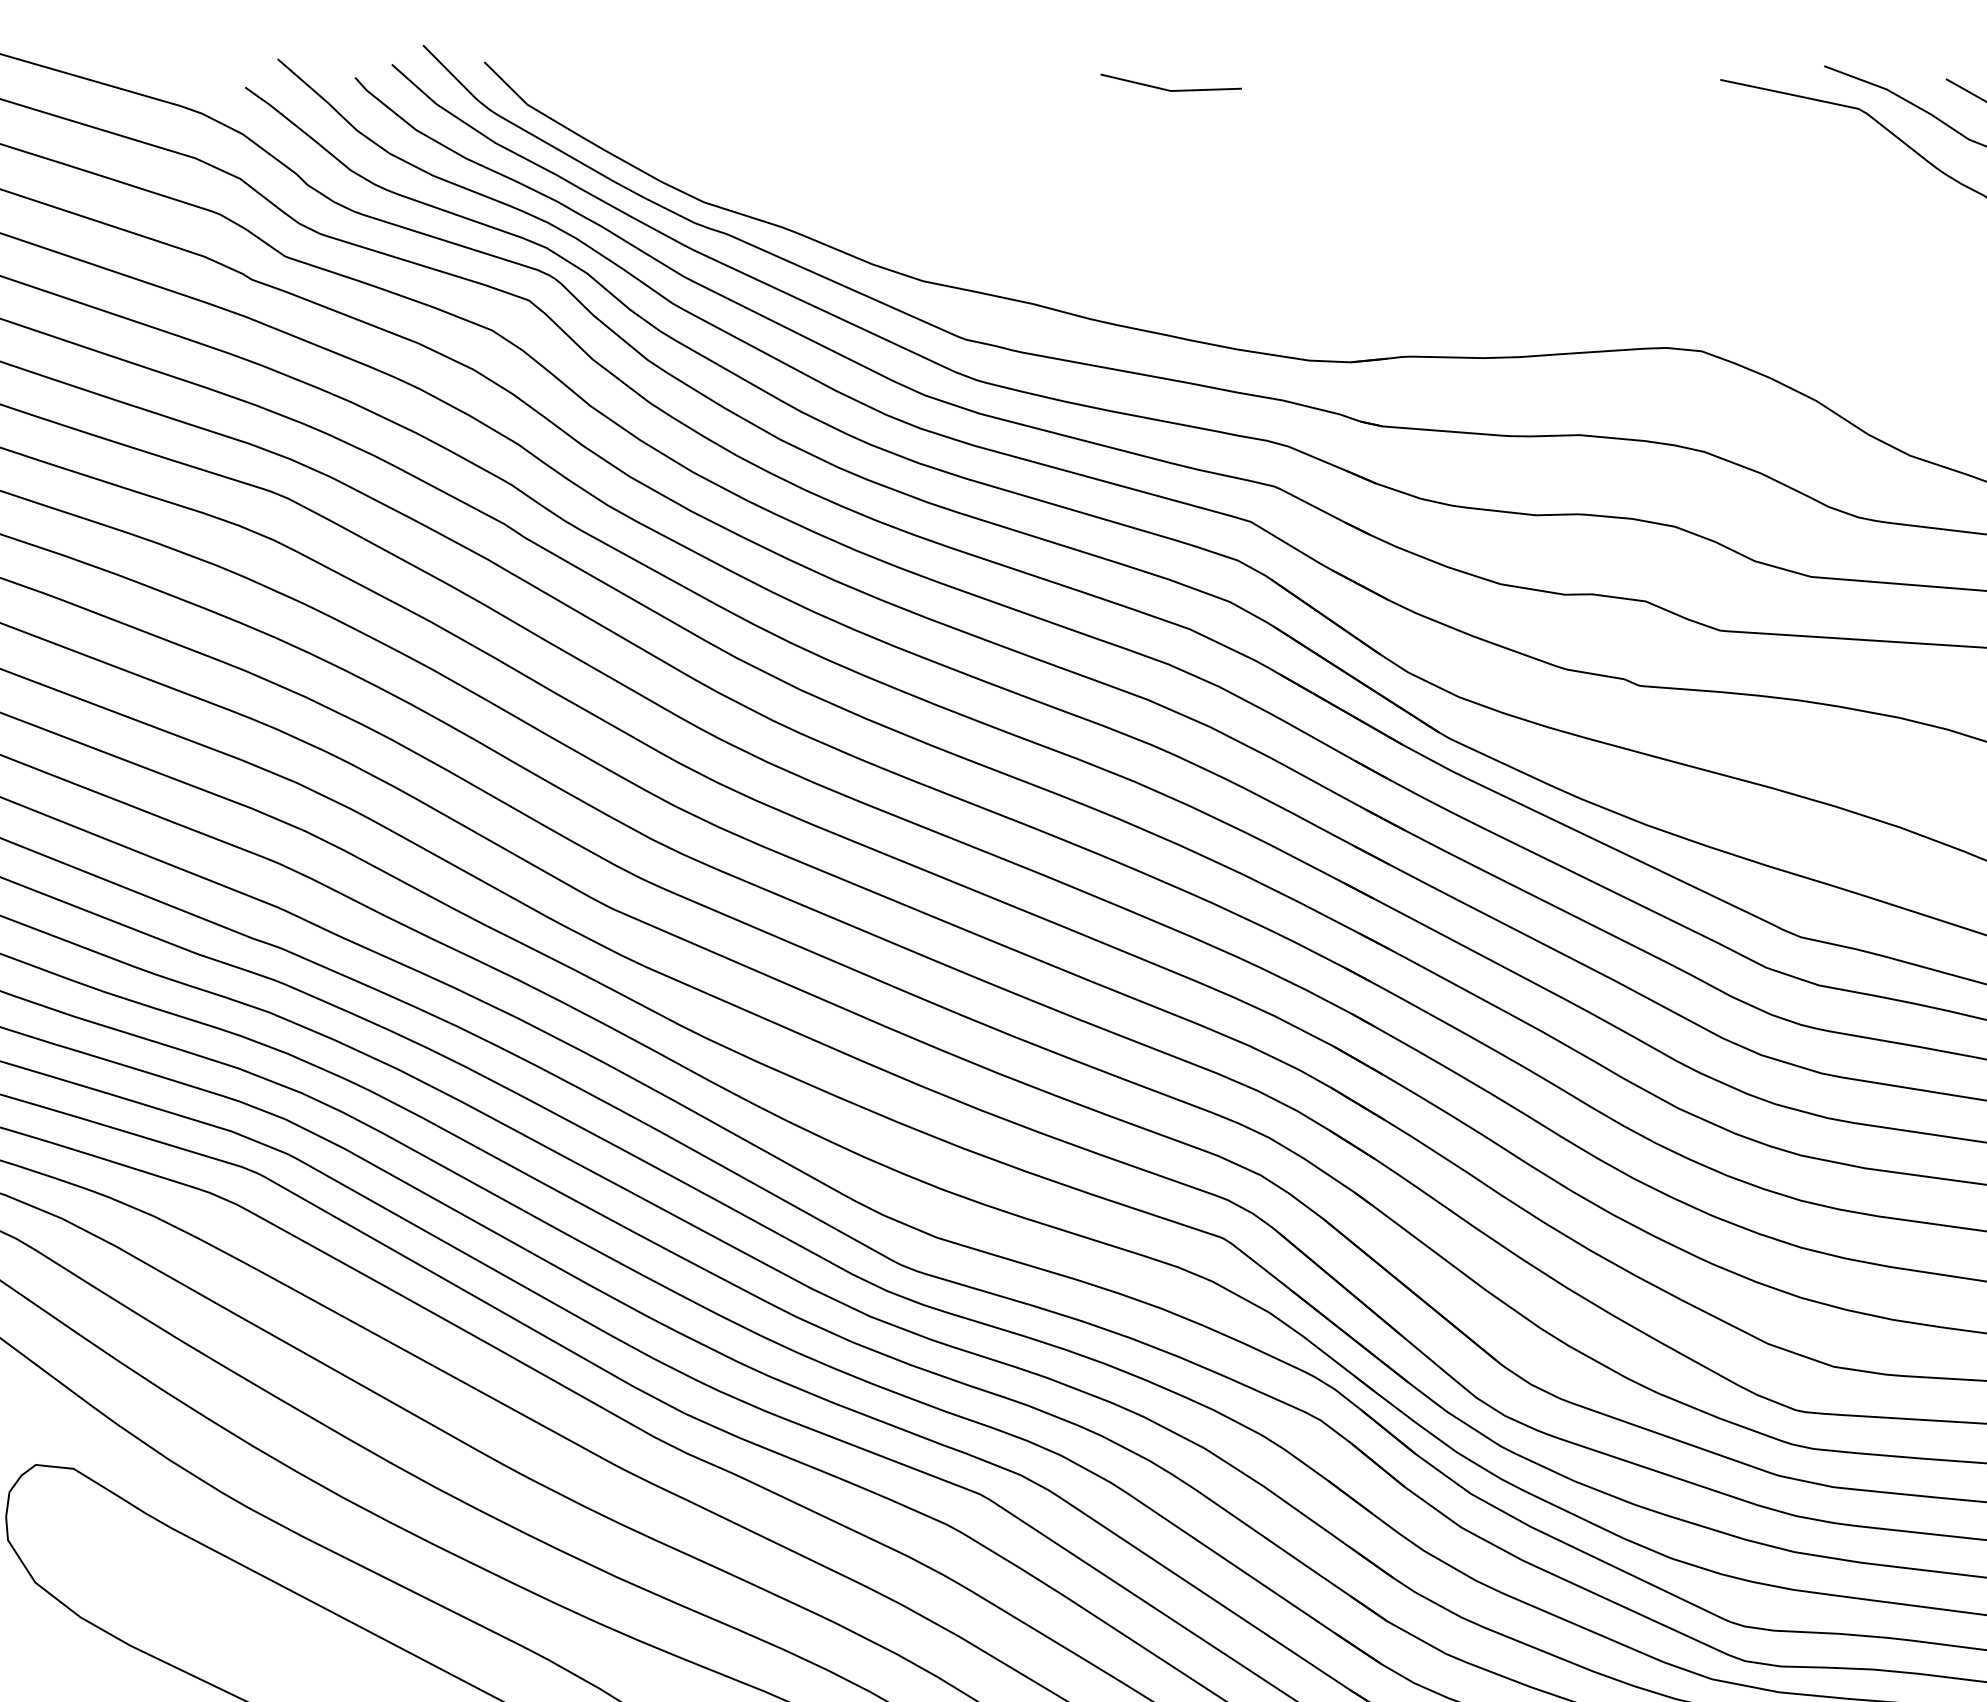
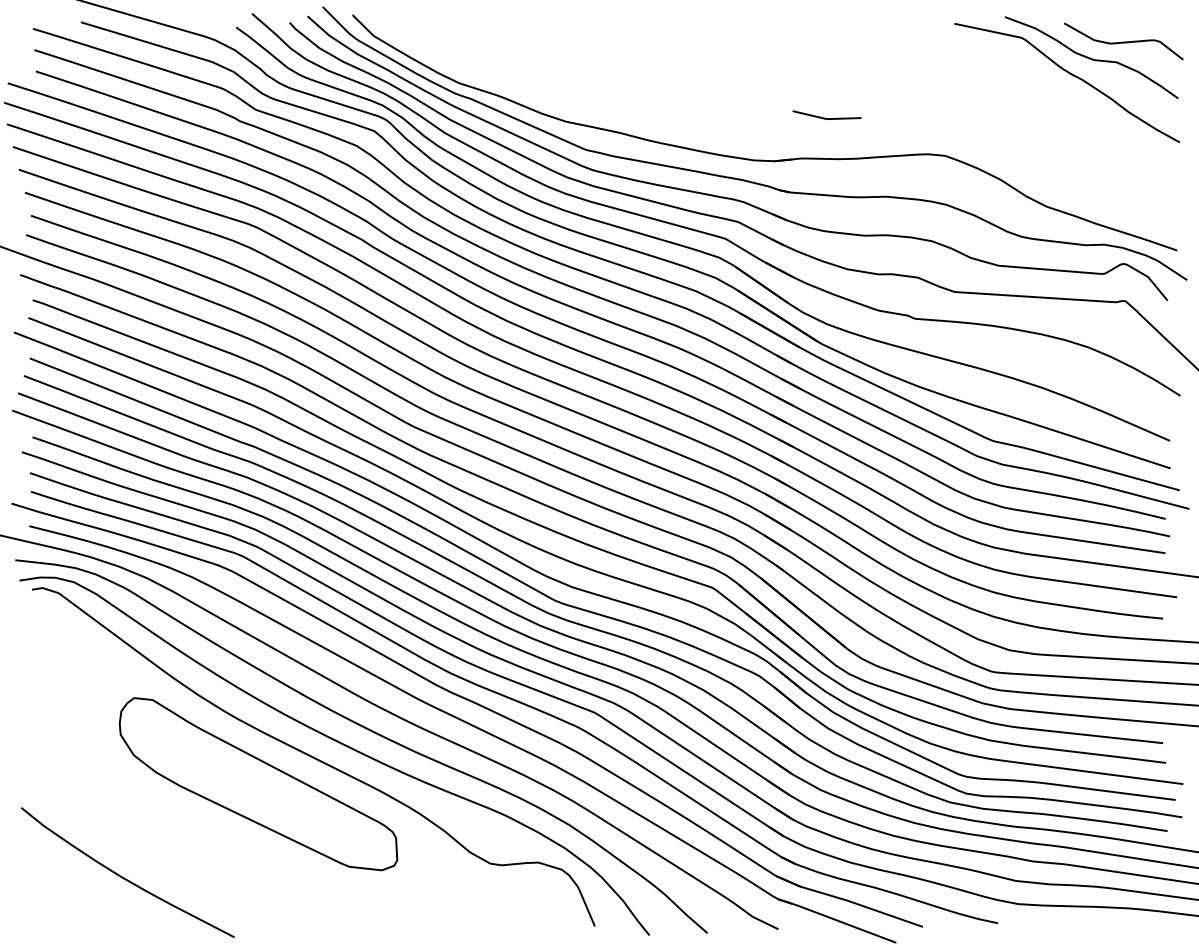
line: (1168, 87) -> (825, 117), moved

